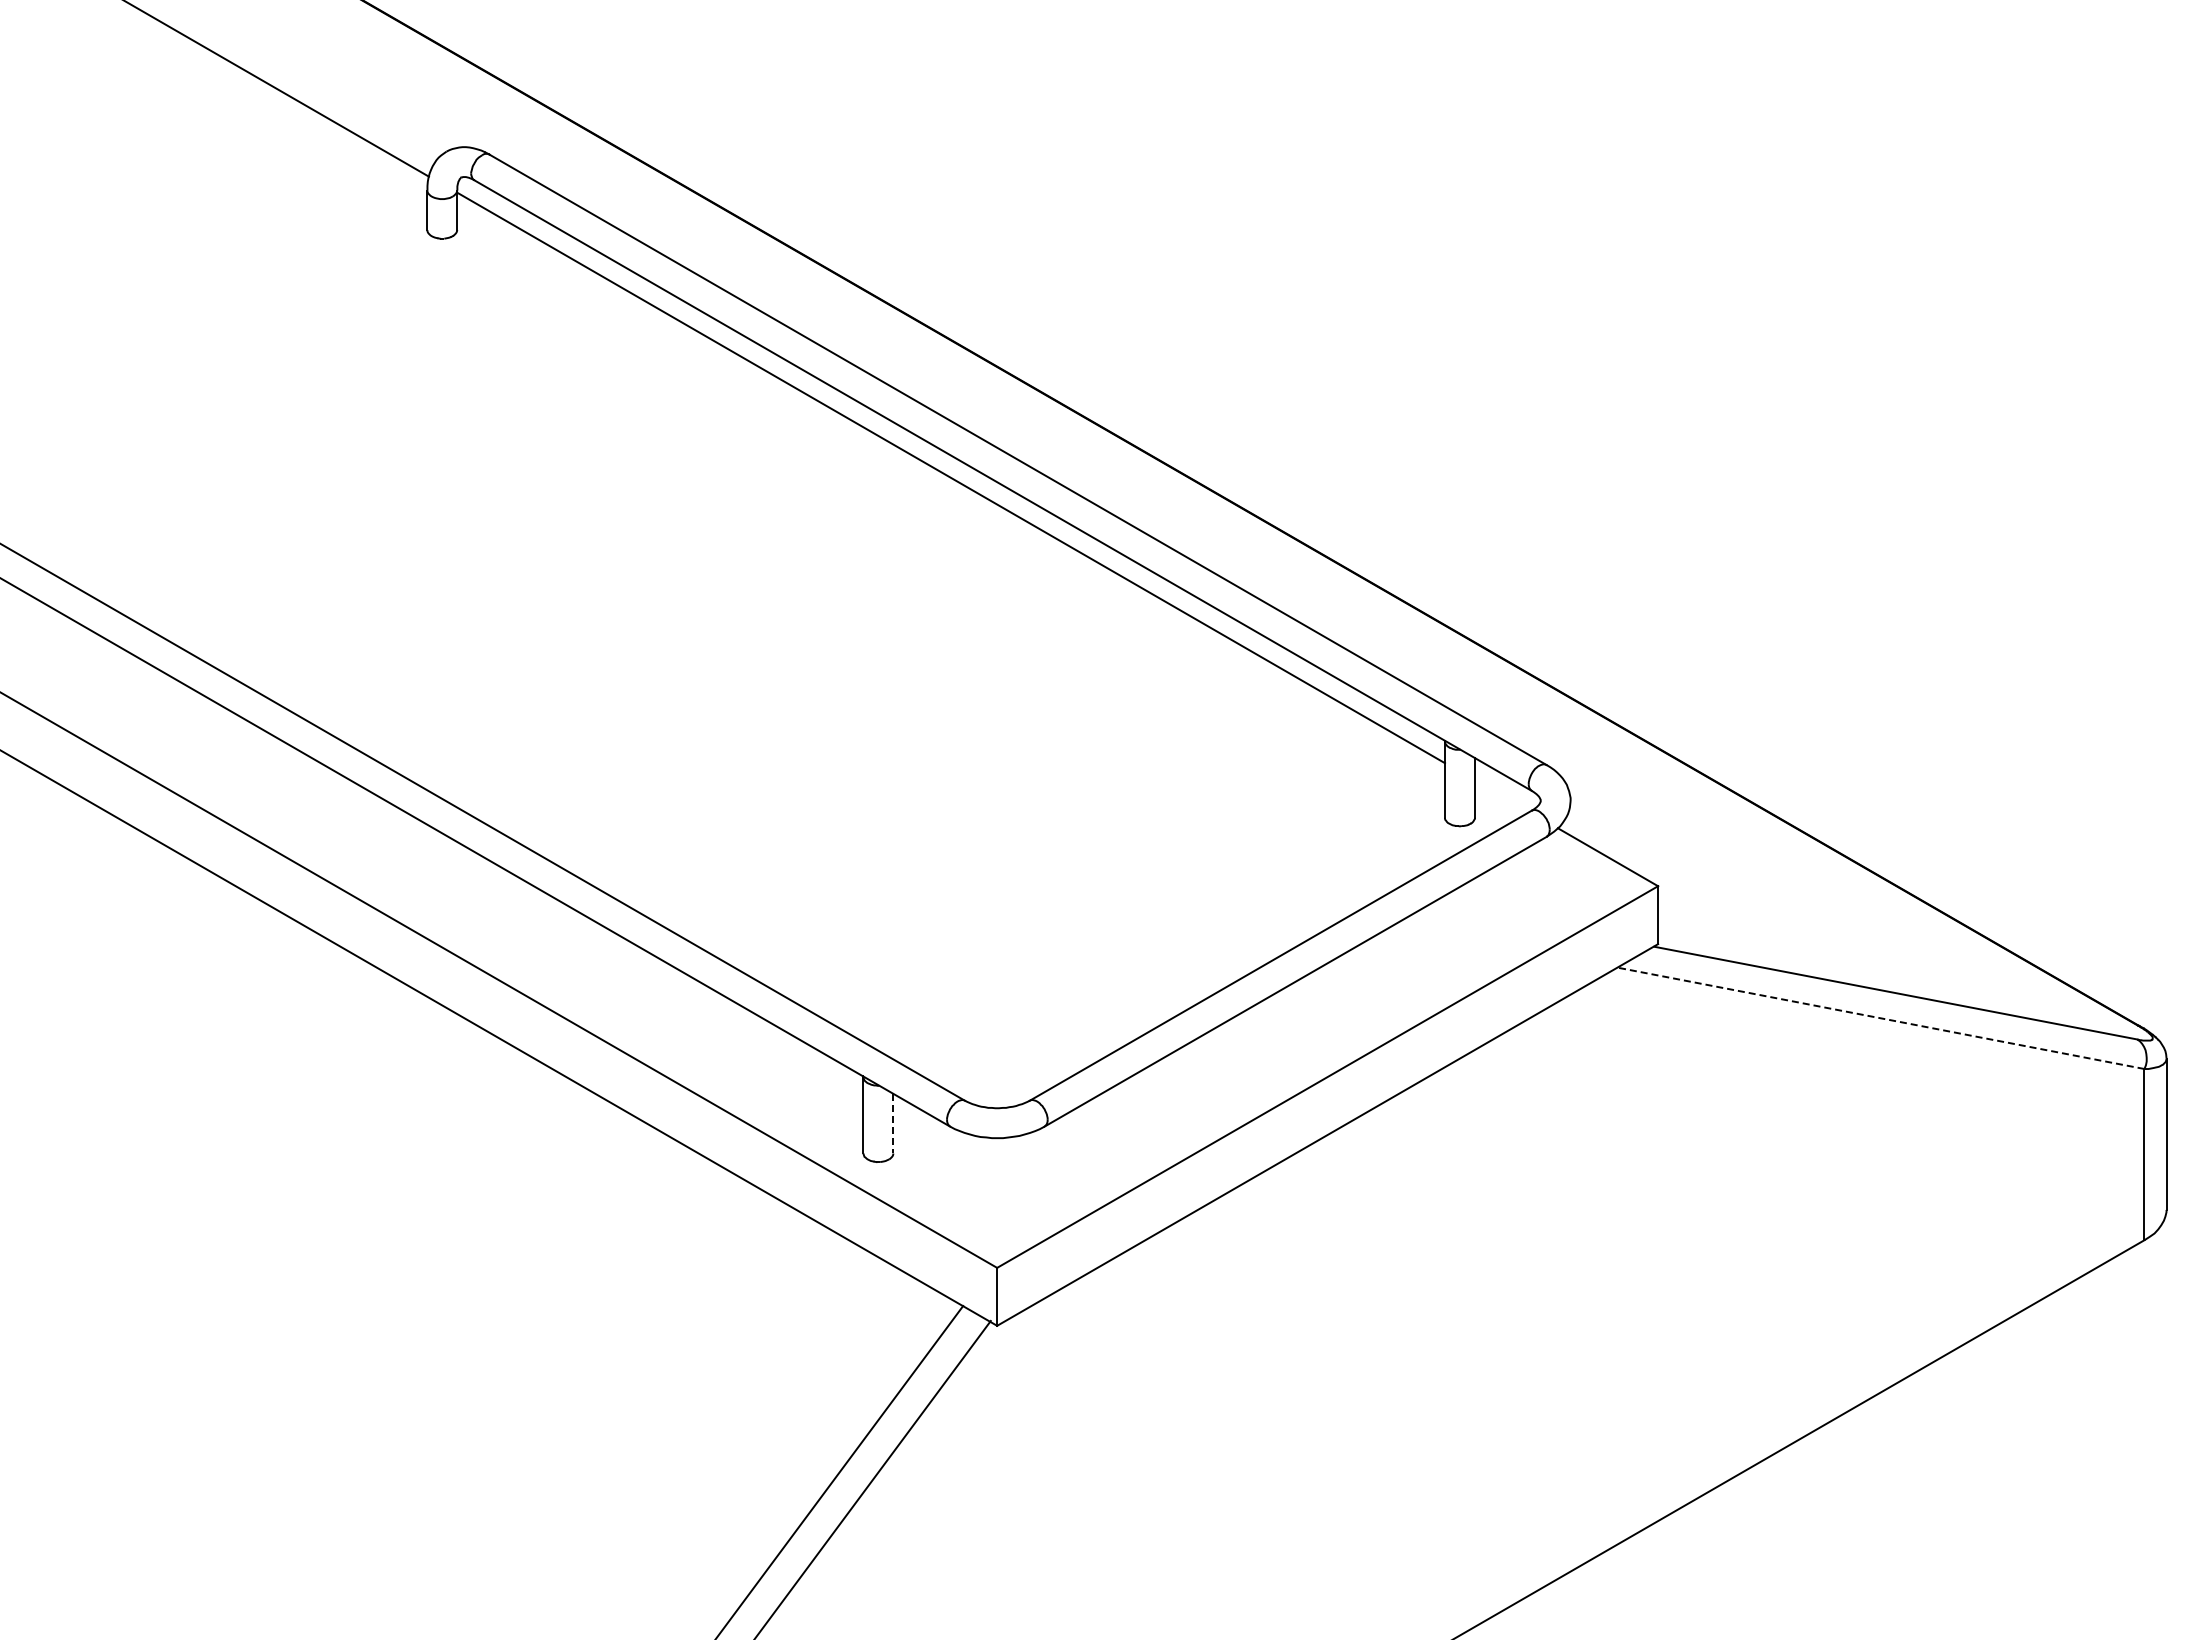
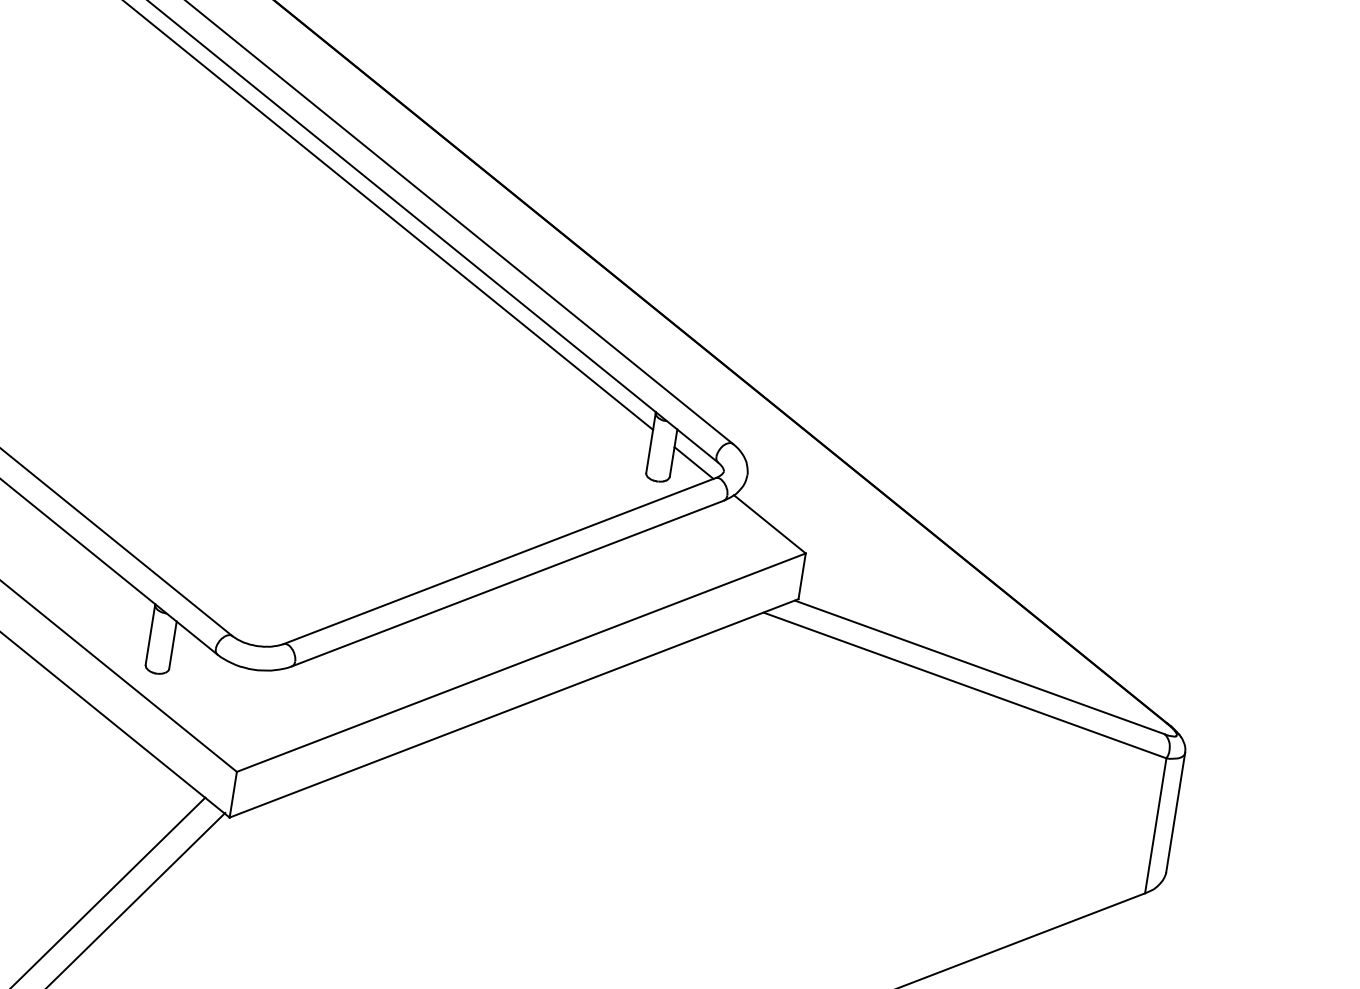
line: (1501, 796) -> (693, 463), added
line: (1880, 1018) -> (964, 685), dashed -> solid
line: (893, 1123) -> (173, 645), dashed -> solid

